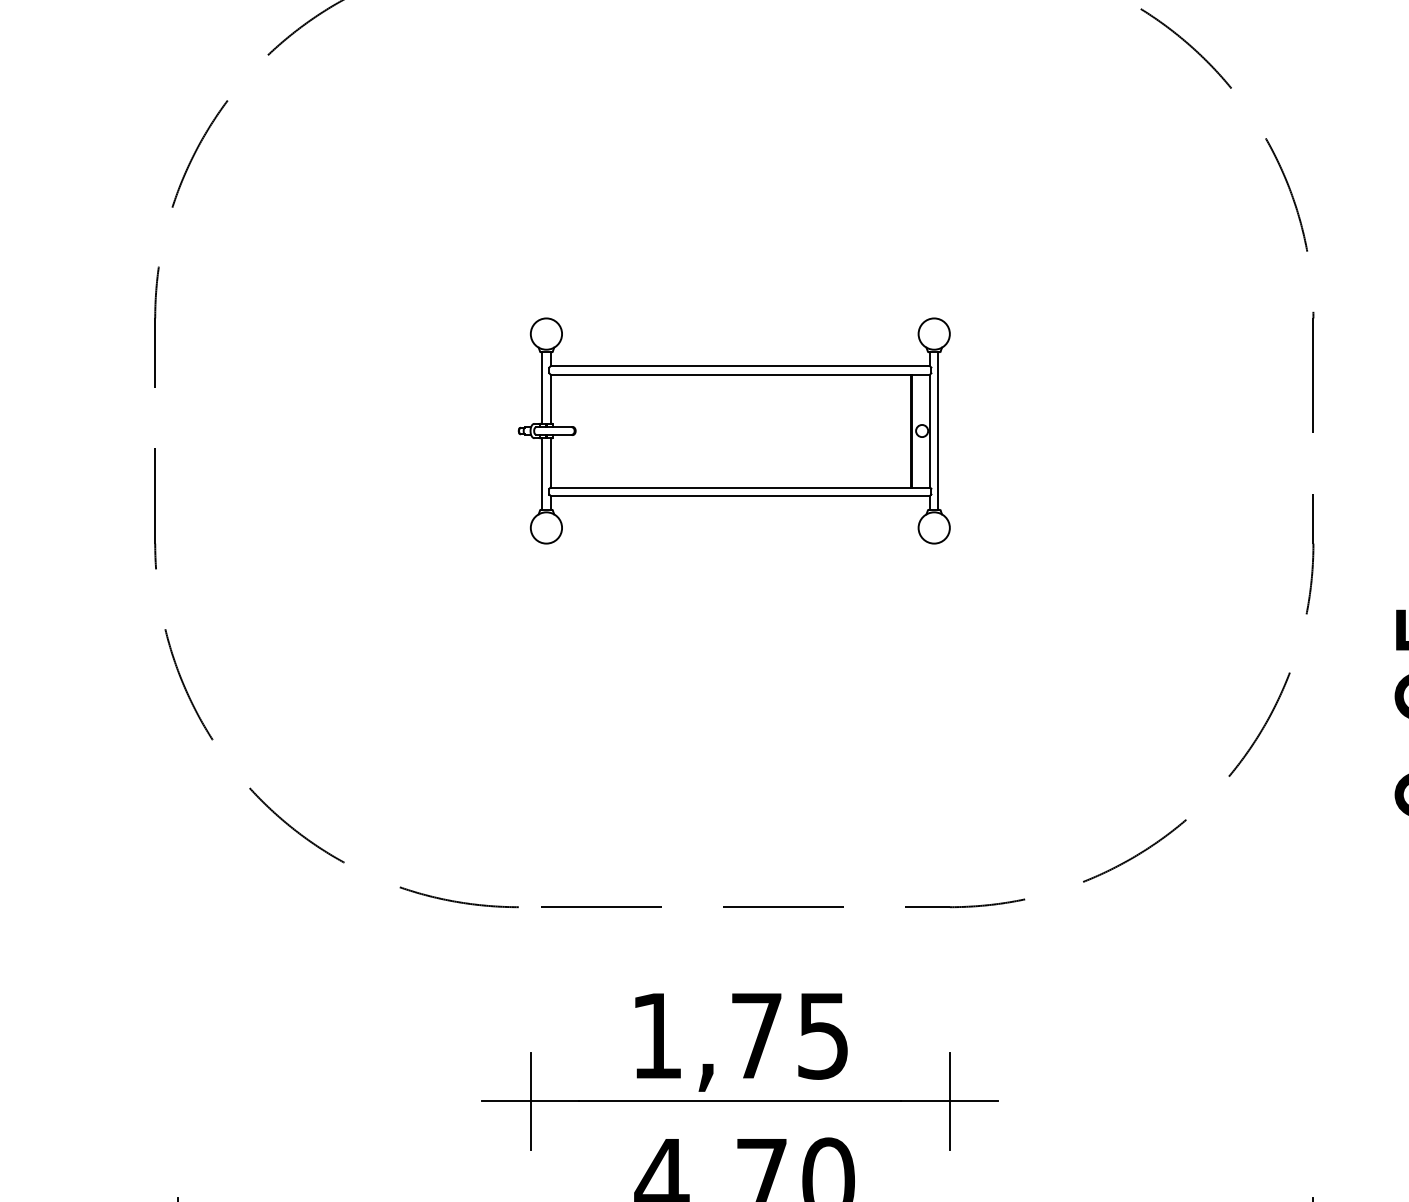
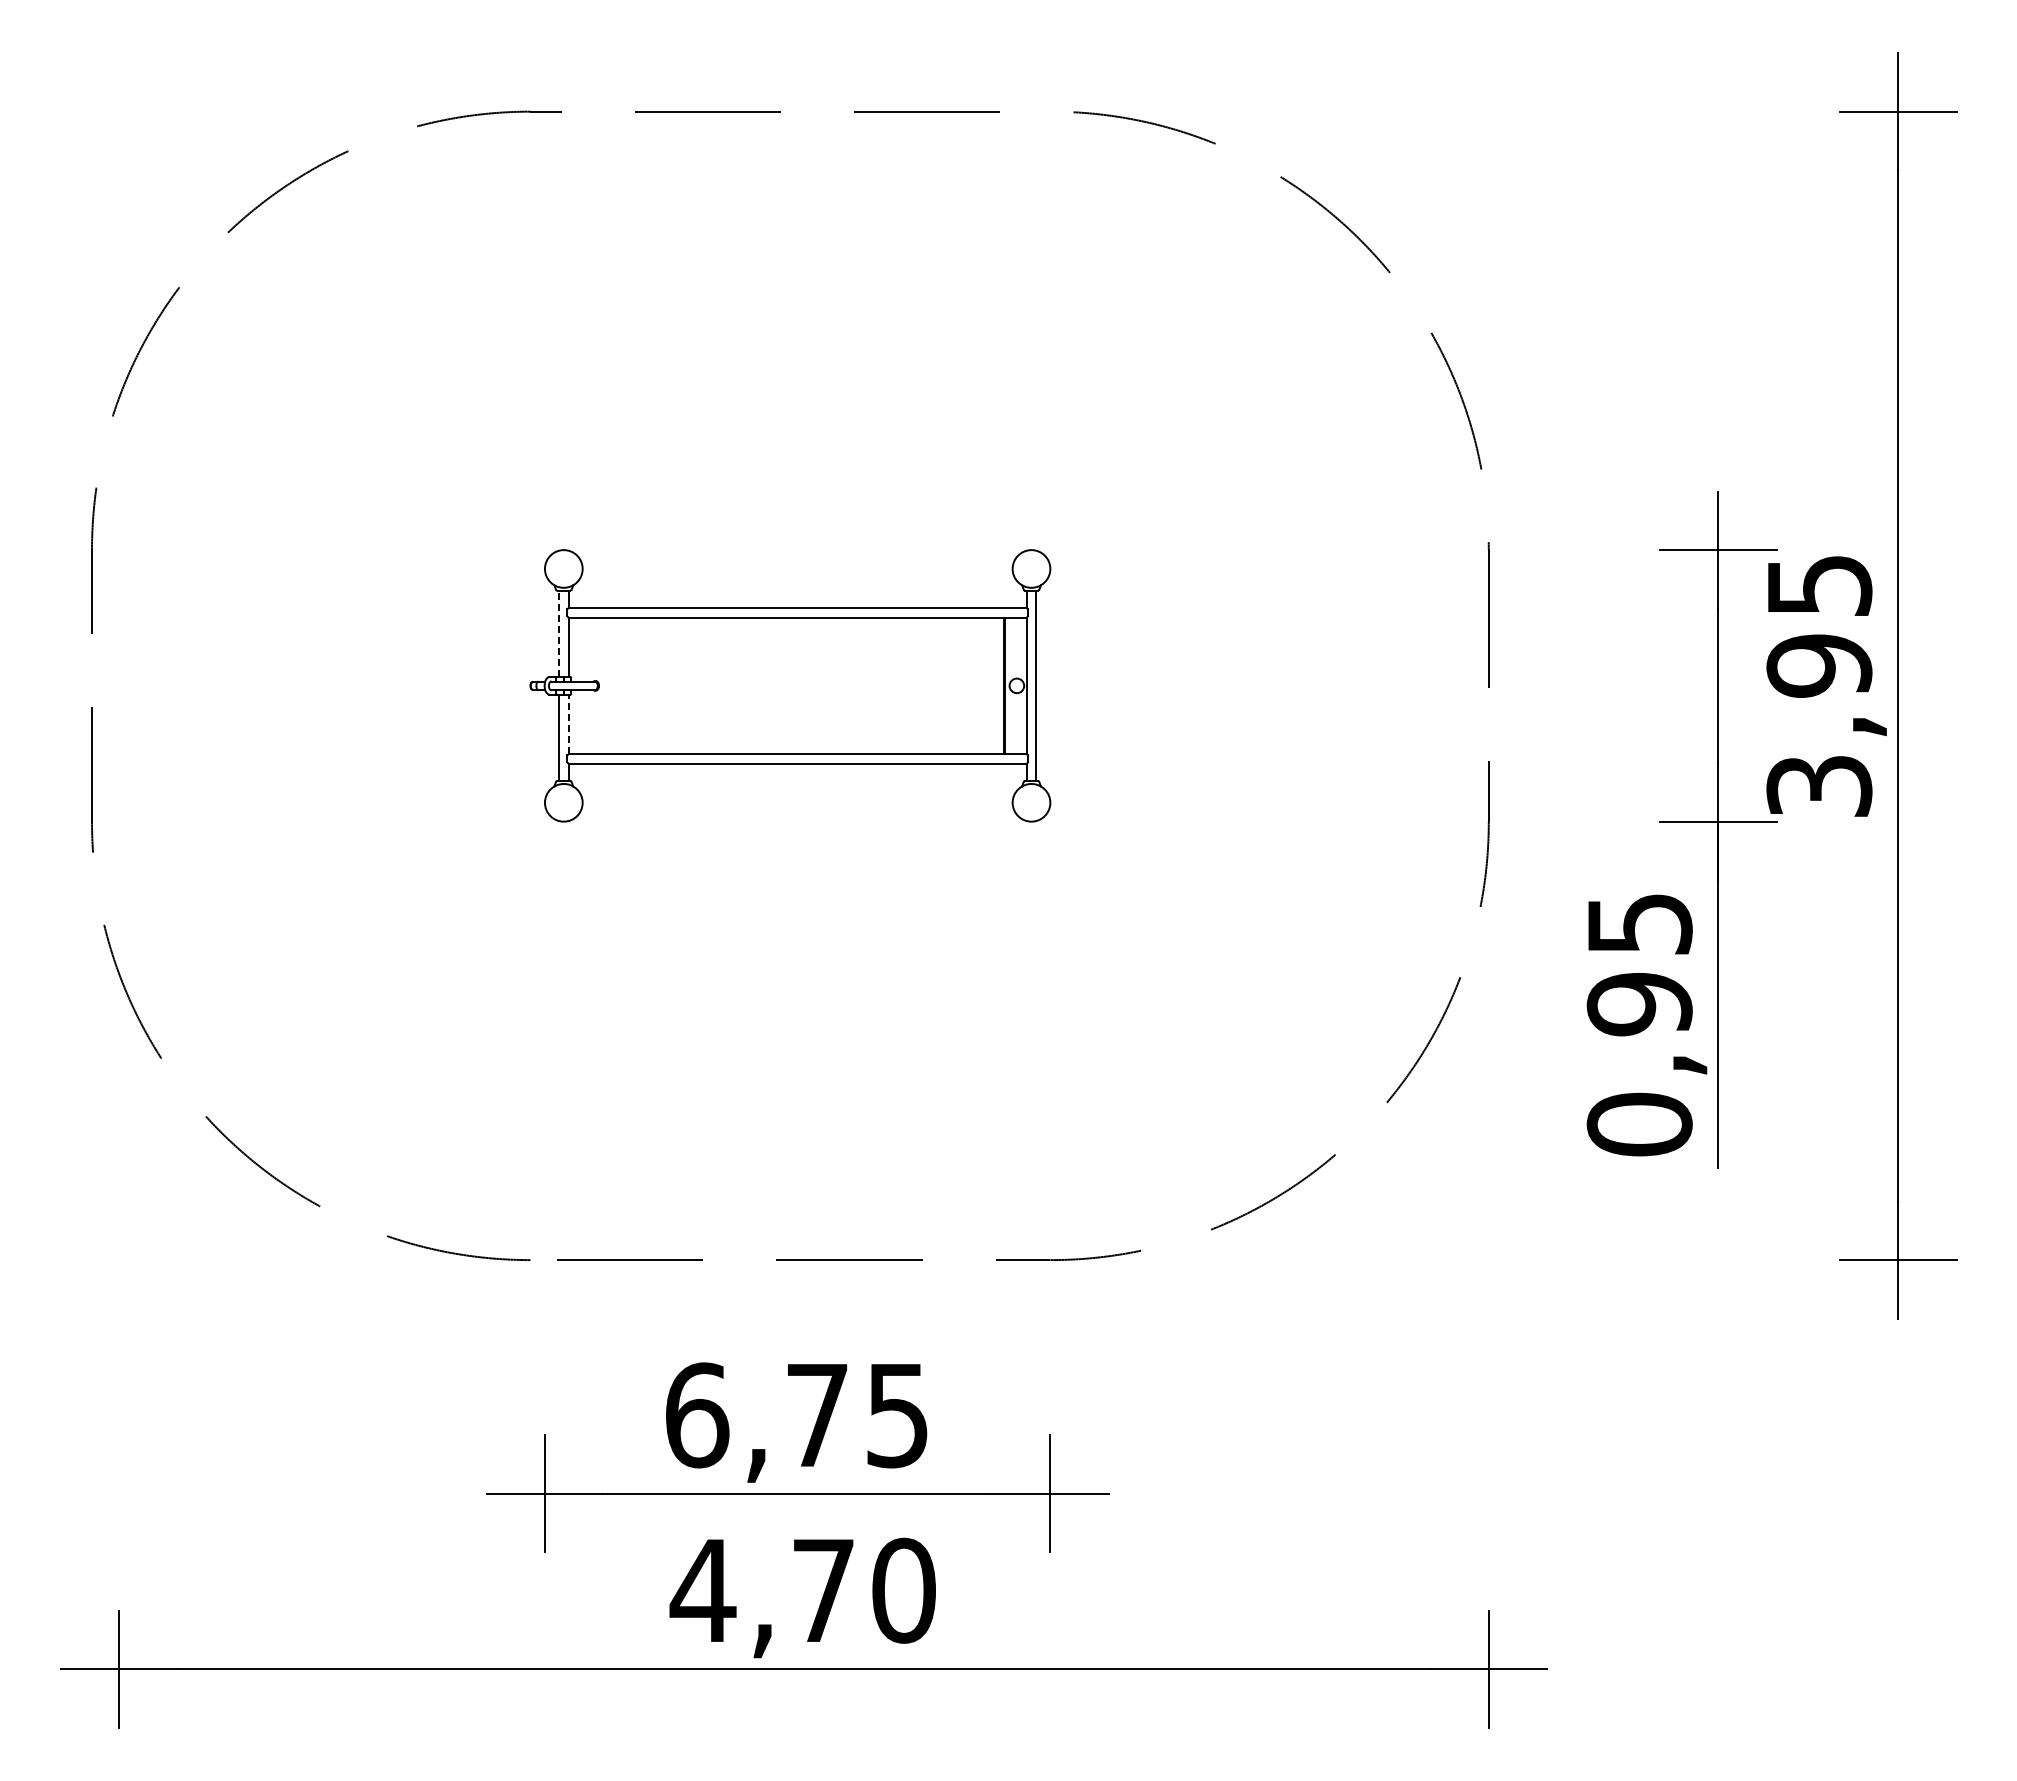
line: (542, 387) -> (558, 633), solid -> dashed
line: (550, 463) -> (568, 724), solid -> dashed
text: (657, 1036) -> (697, 1415), 1,75 -> 6,75

